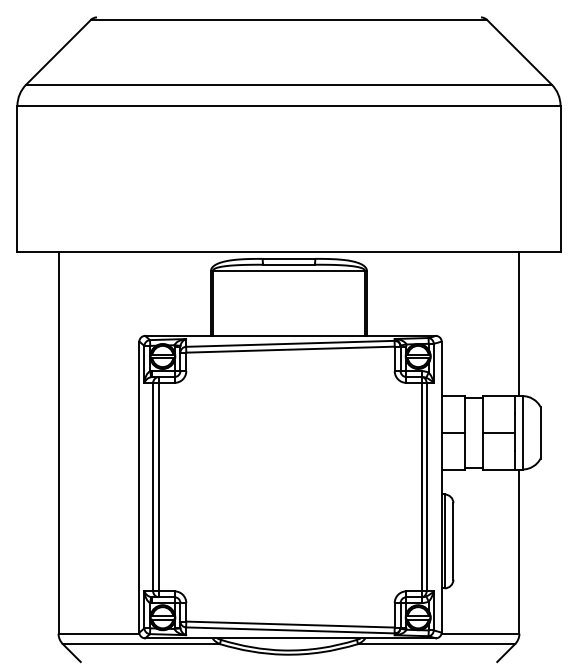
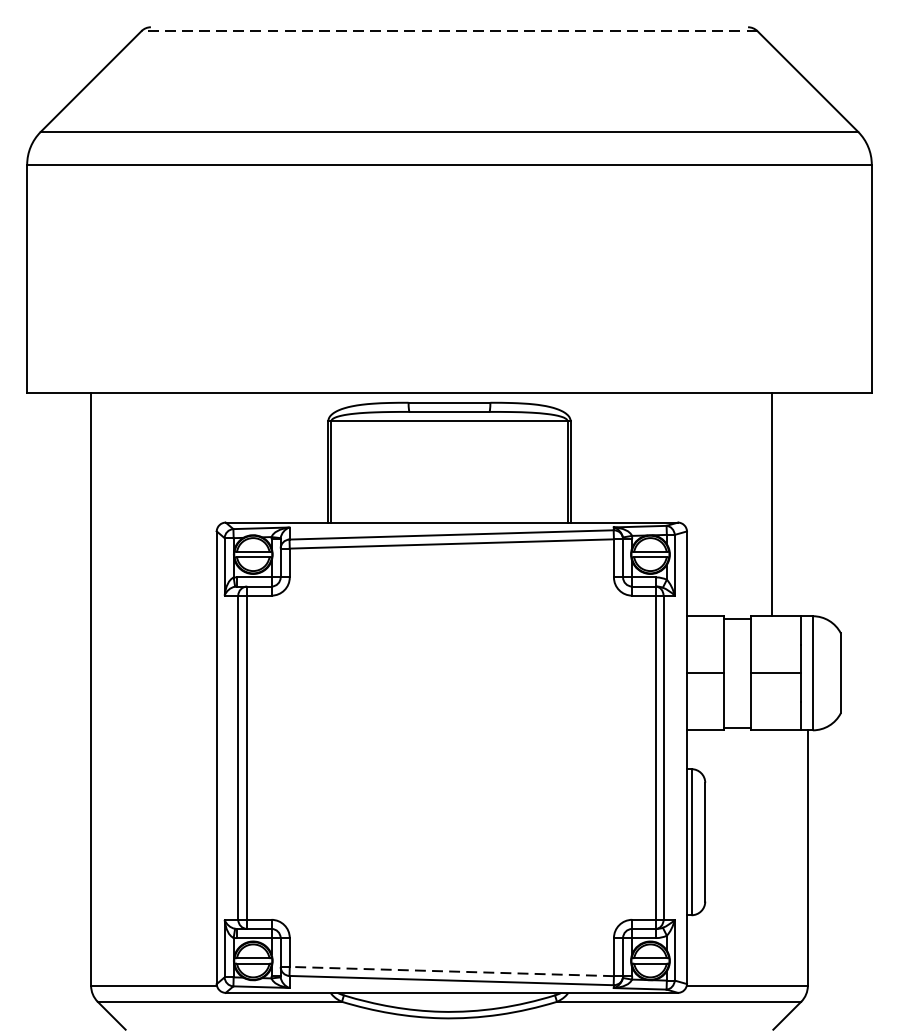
line: (288, 19) -> (448, 30), solid -> dashed
line: (519, 324) -> (772, 504), moved
line: (290, 624) -> (451, 971), solid -> dashed

